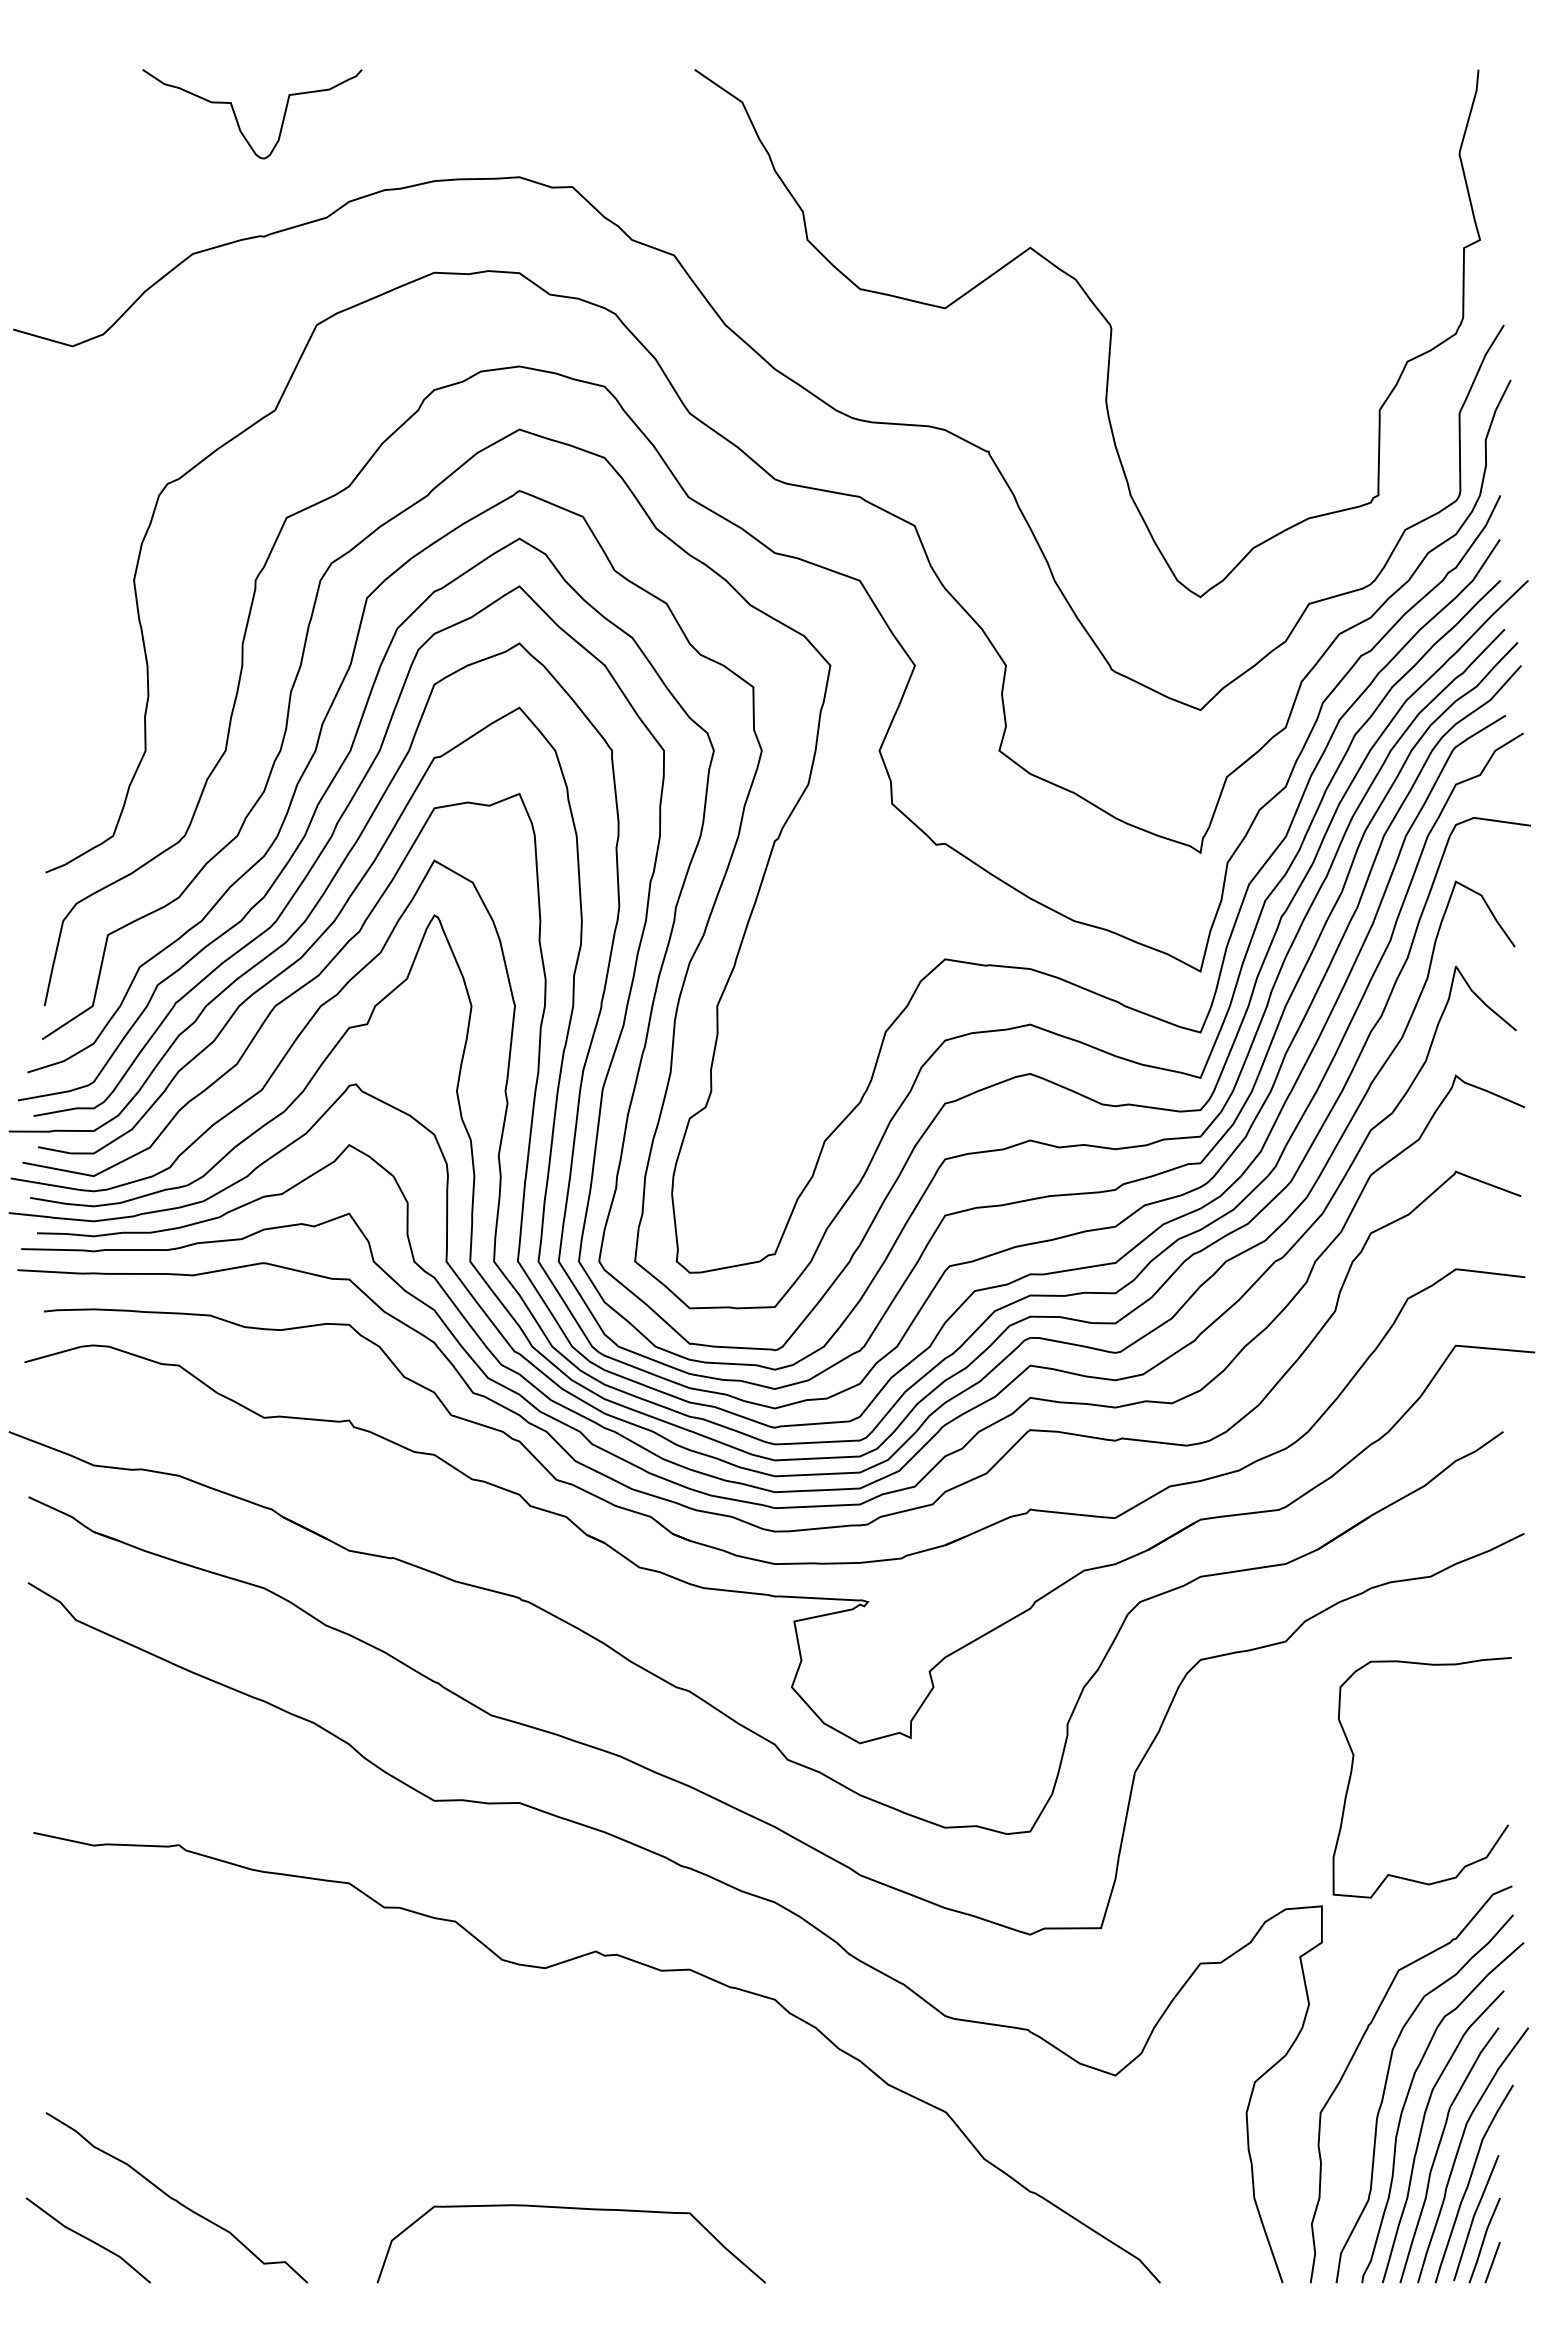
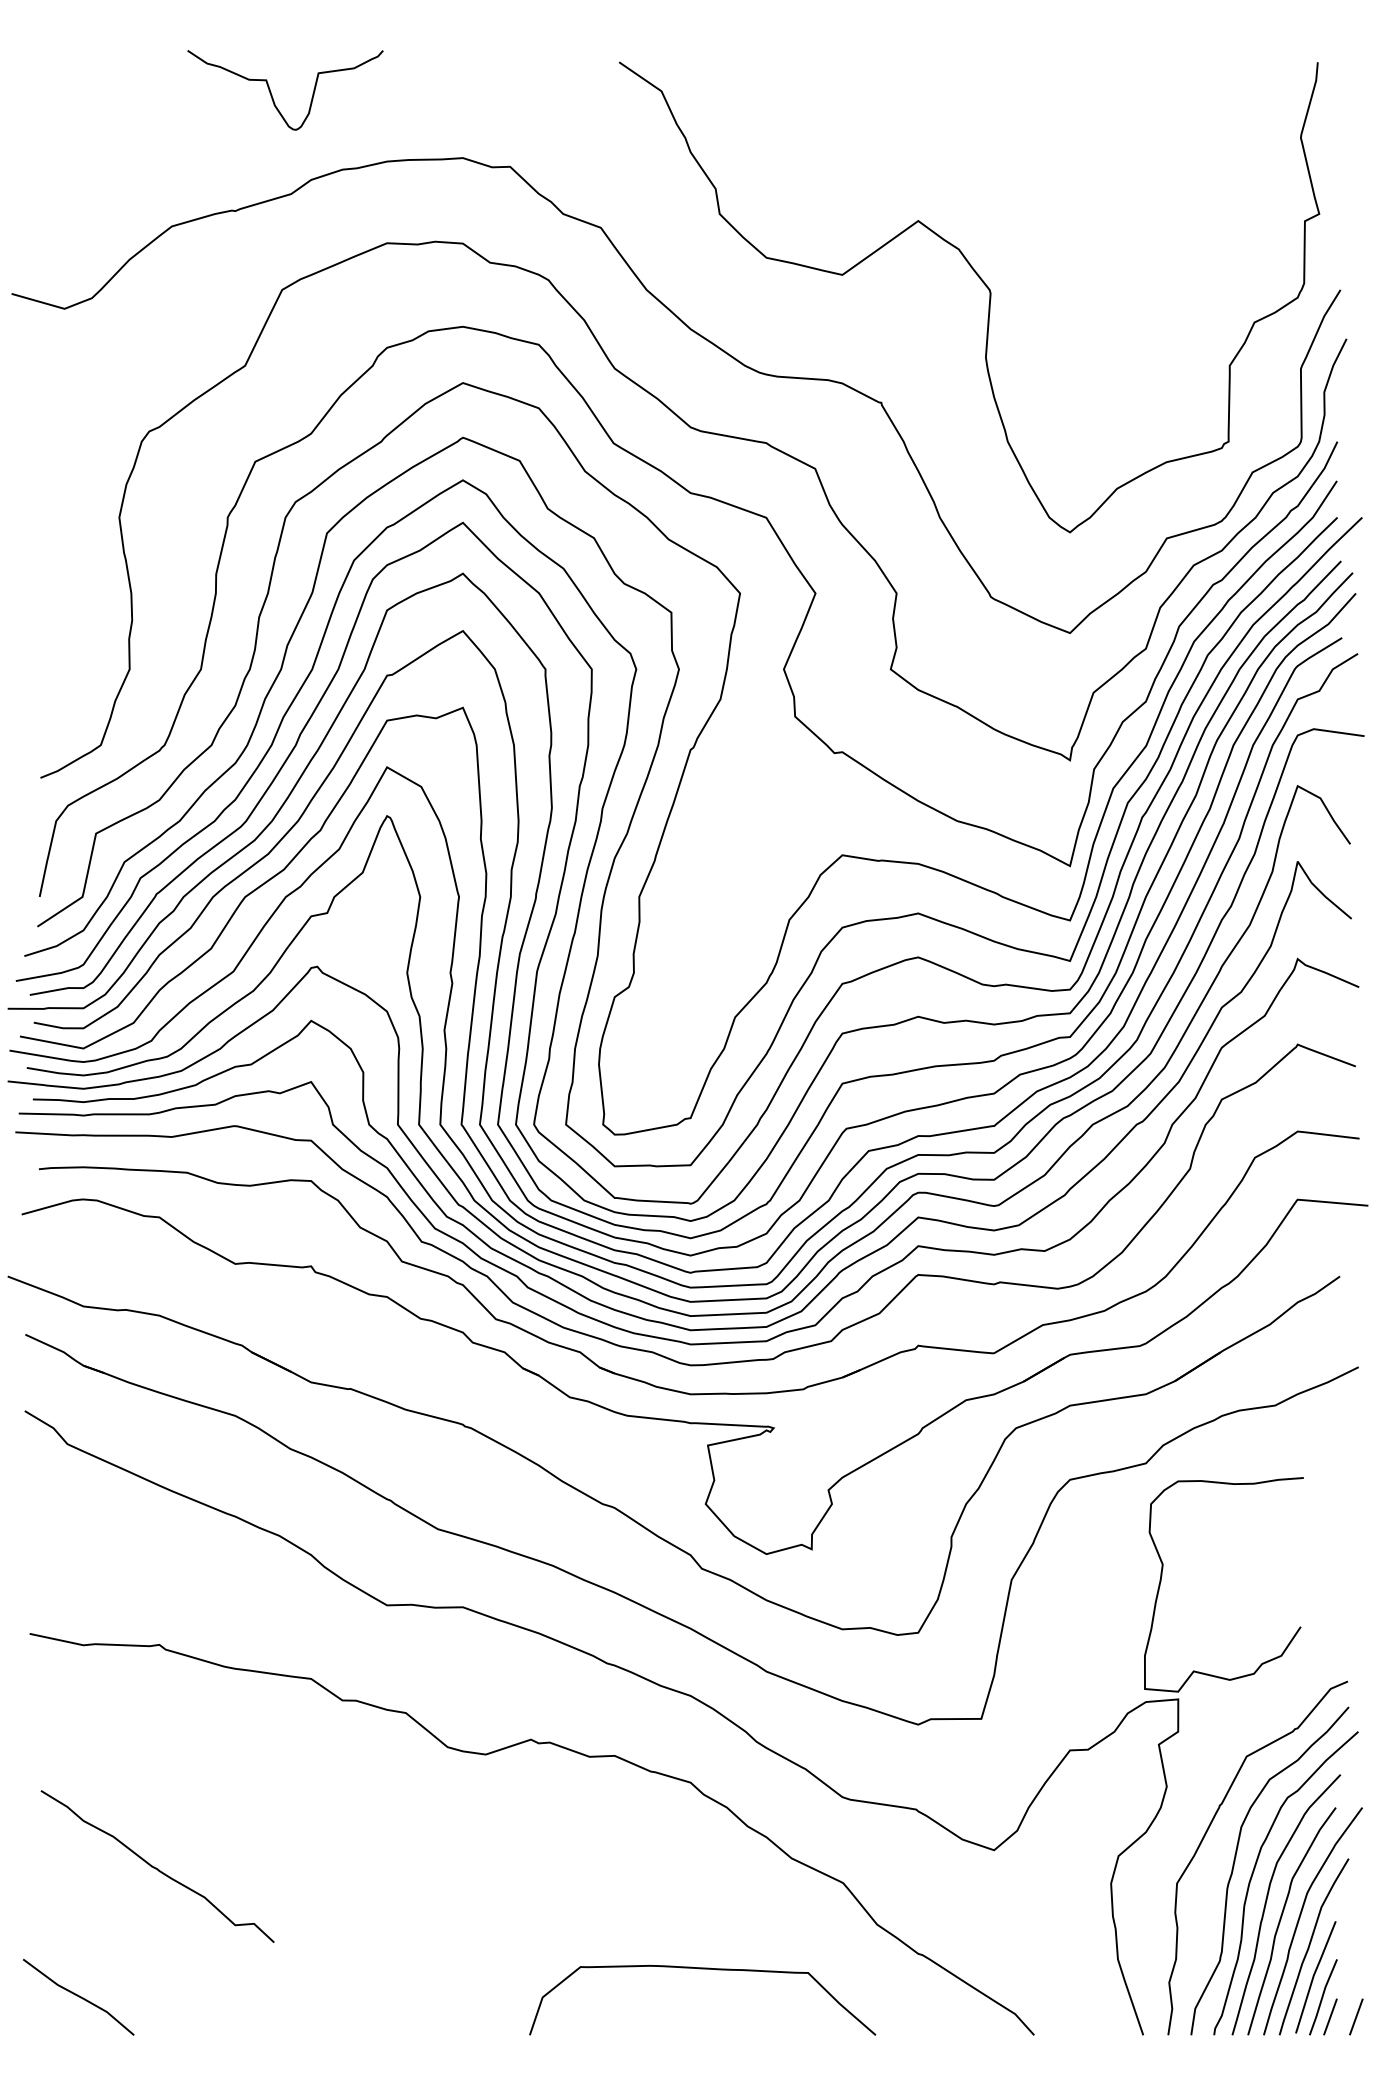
curve: (237, 118) -> (272, 94), moved
curve: (1353, 1765) -> (1162, 1573), moved
curve: (176, 2199) -> (157, 1868), moved
curve: (573, 2209) -> (704, 1969), moved
line: (1521, 2262) -> (1356, 2016), added

